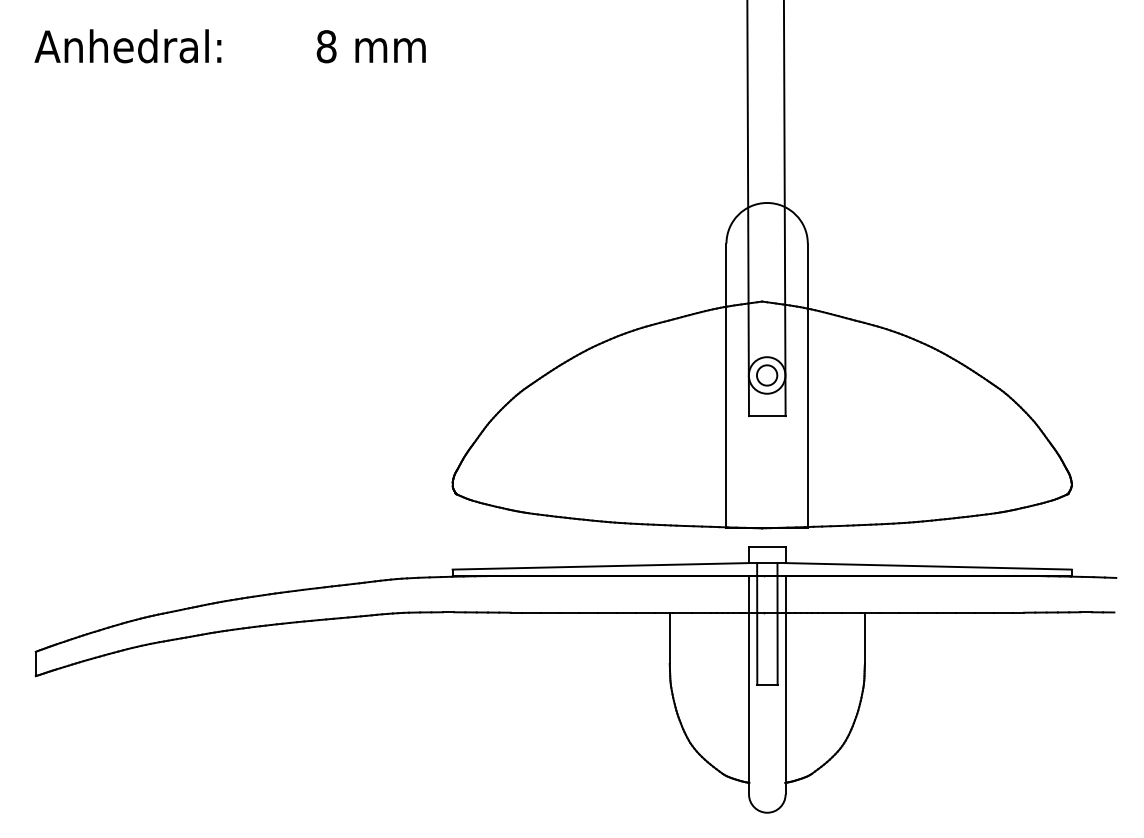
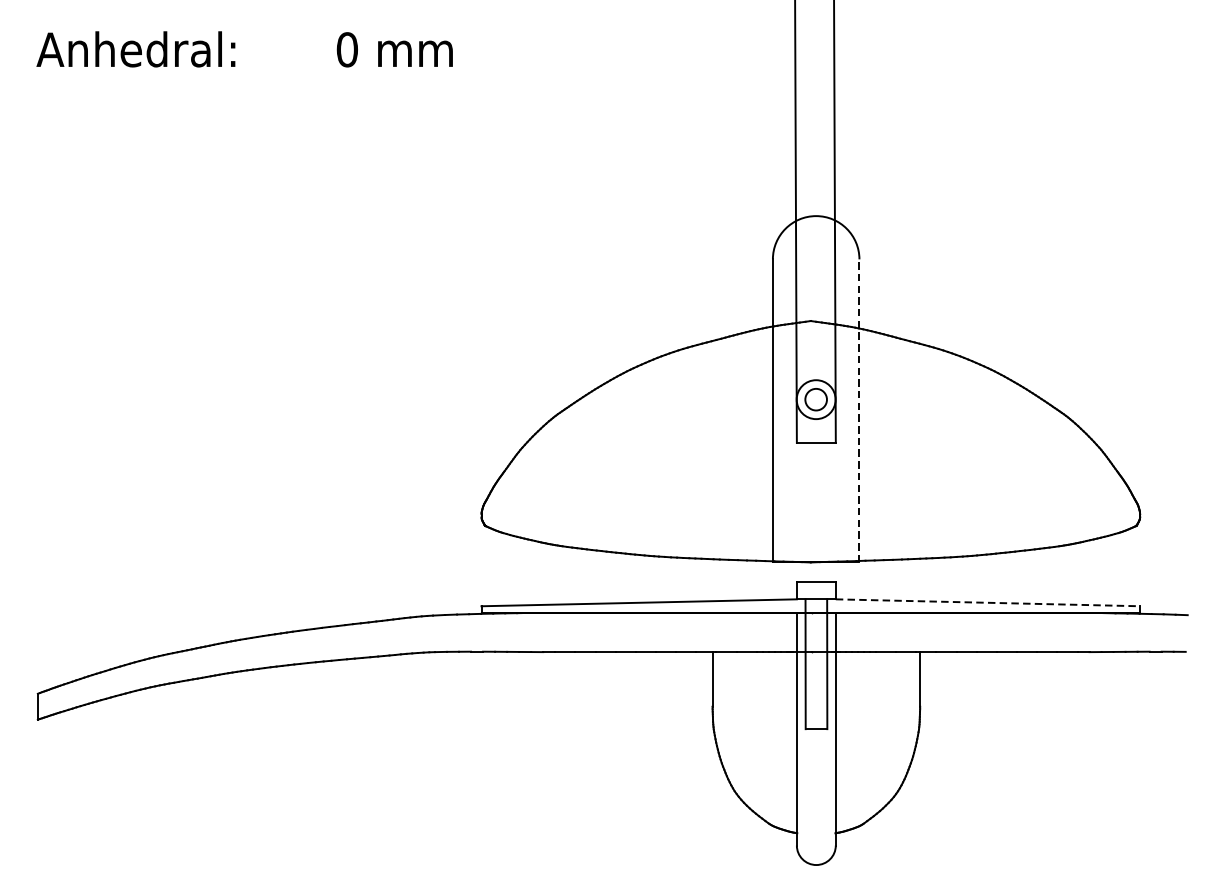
text: (326, 46) -> (347, 49), 8 -> 0
line: (807, 385) -> (859, 410), solid -> dashed
line: (929, 566) -> (988, 602), solid -> dashed

